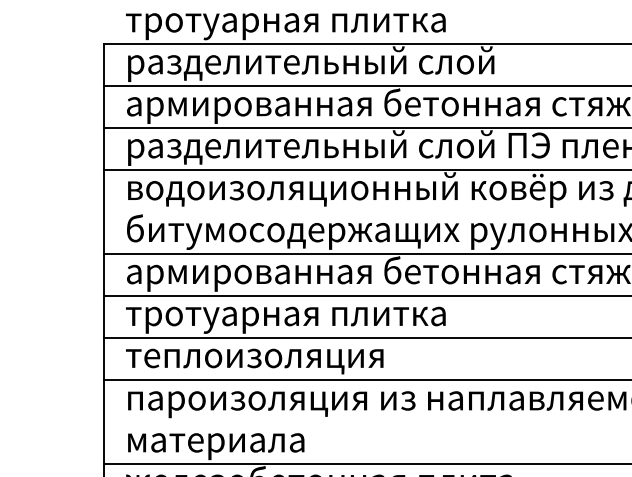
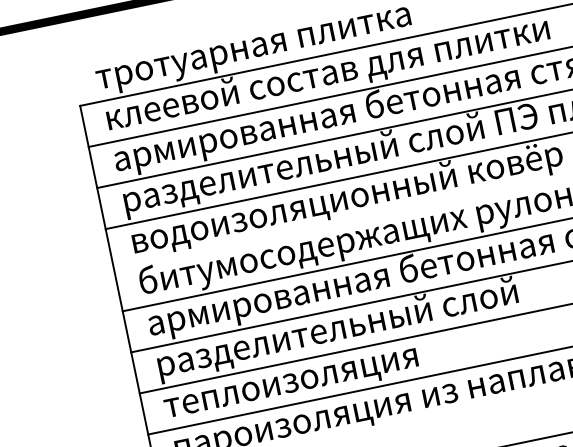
text: (353, 63) -> (328, 74), разделительный слой -> клеевой состав для плитки
text: (310, 315) -> (337, 329), тротуарная плитка -> разделительный слой

